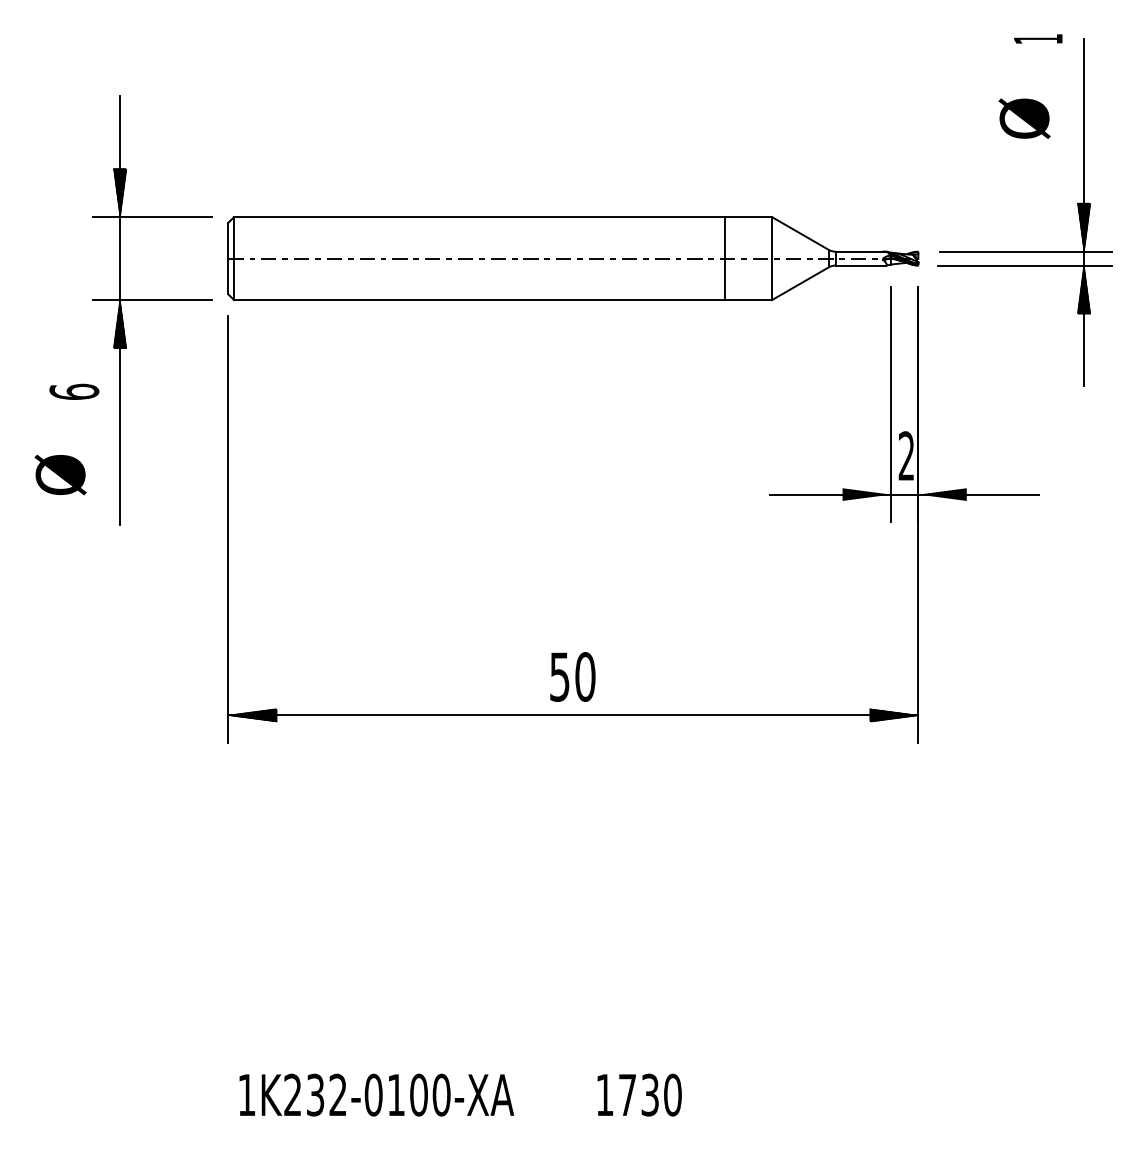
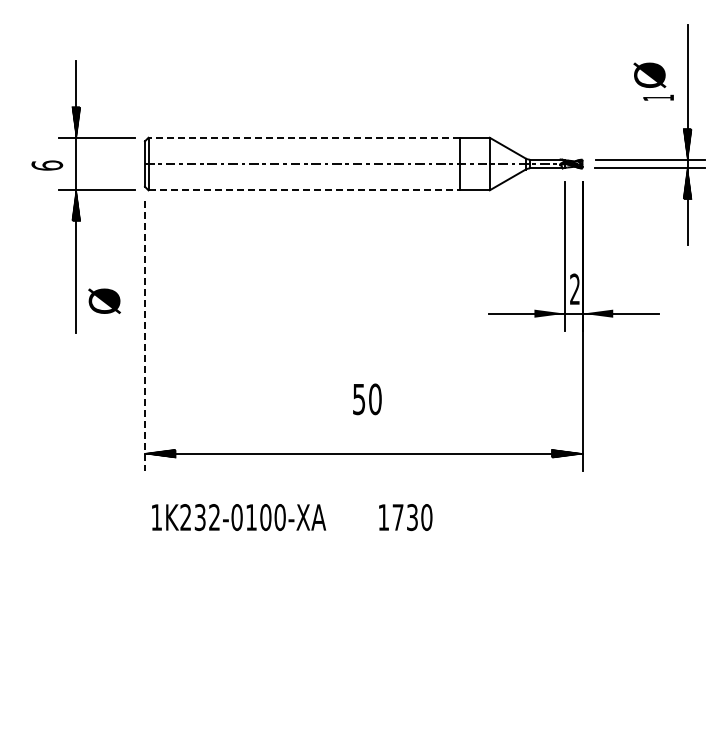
text: (1038, 38) -> (658, 97), moved
line: (479, 216) -> (304, 137), solid -> dashed
line: (479, 300) -> (304, 190), solid -> dashed
text: (74, 391) -> (47, 165), moved
text: (60, 473) -> (104, 300), moved
line: (229, 530) -> (145, 336), solid -> dashed
text: (573, 677) -> (367, 399), moved
text: (461, 1095) -> (292, 517), moved

